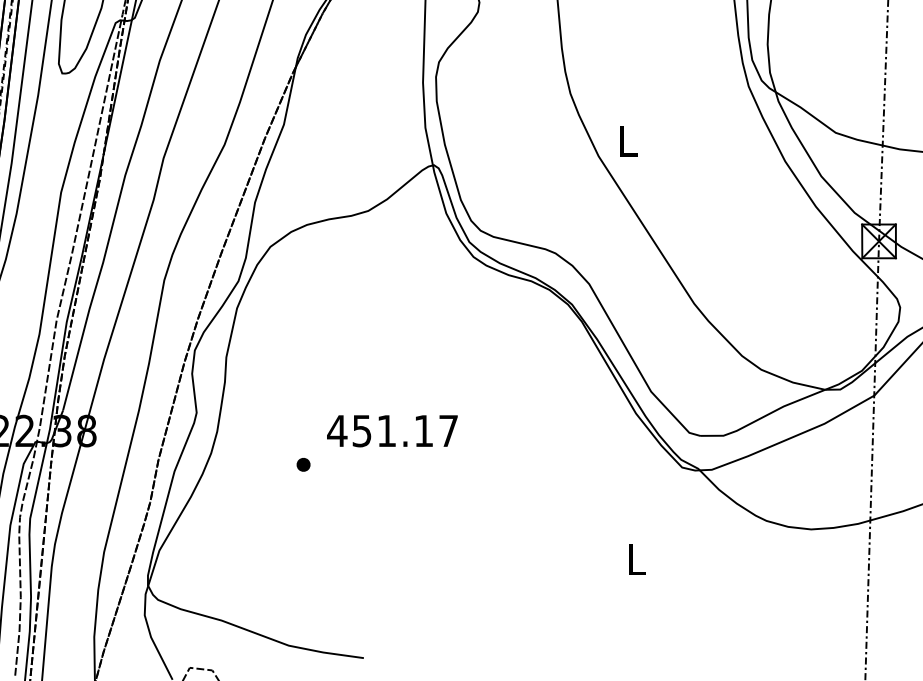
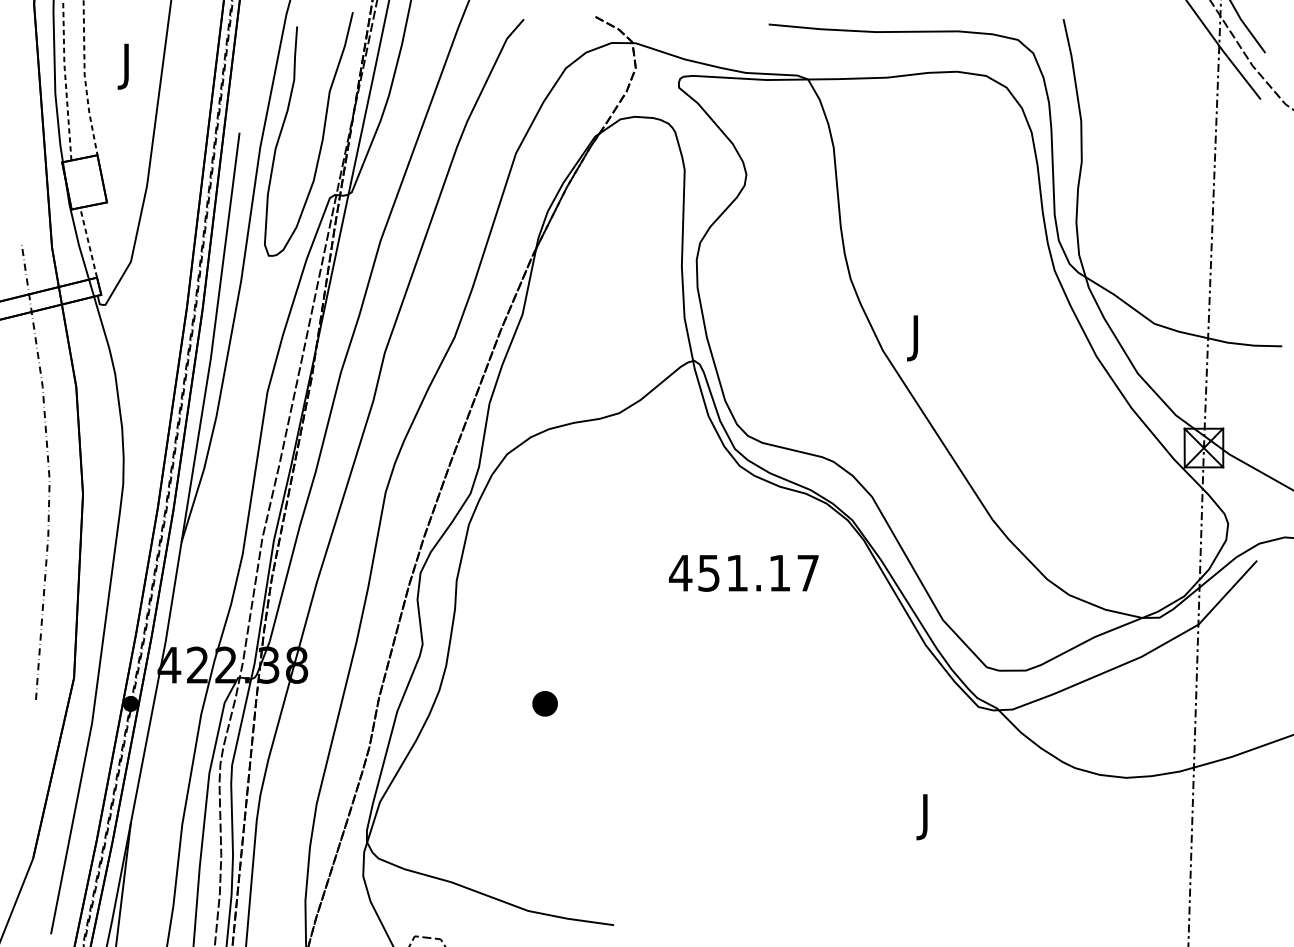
text: (628, 145) -> (917, 338), L -> J
text: (392, 431) -> (743, 573), moved
part: (303, 464) -> (544, 703), size x1.6
text: (636, 564) -> (926, 817), L -> J

